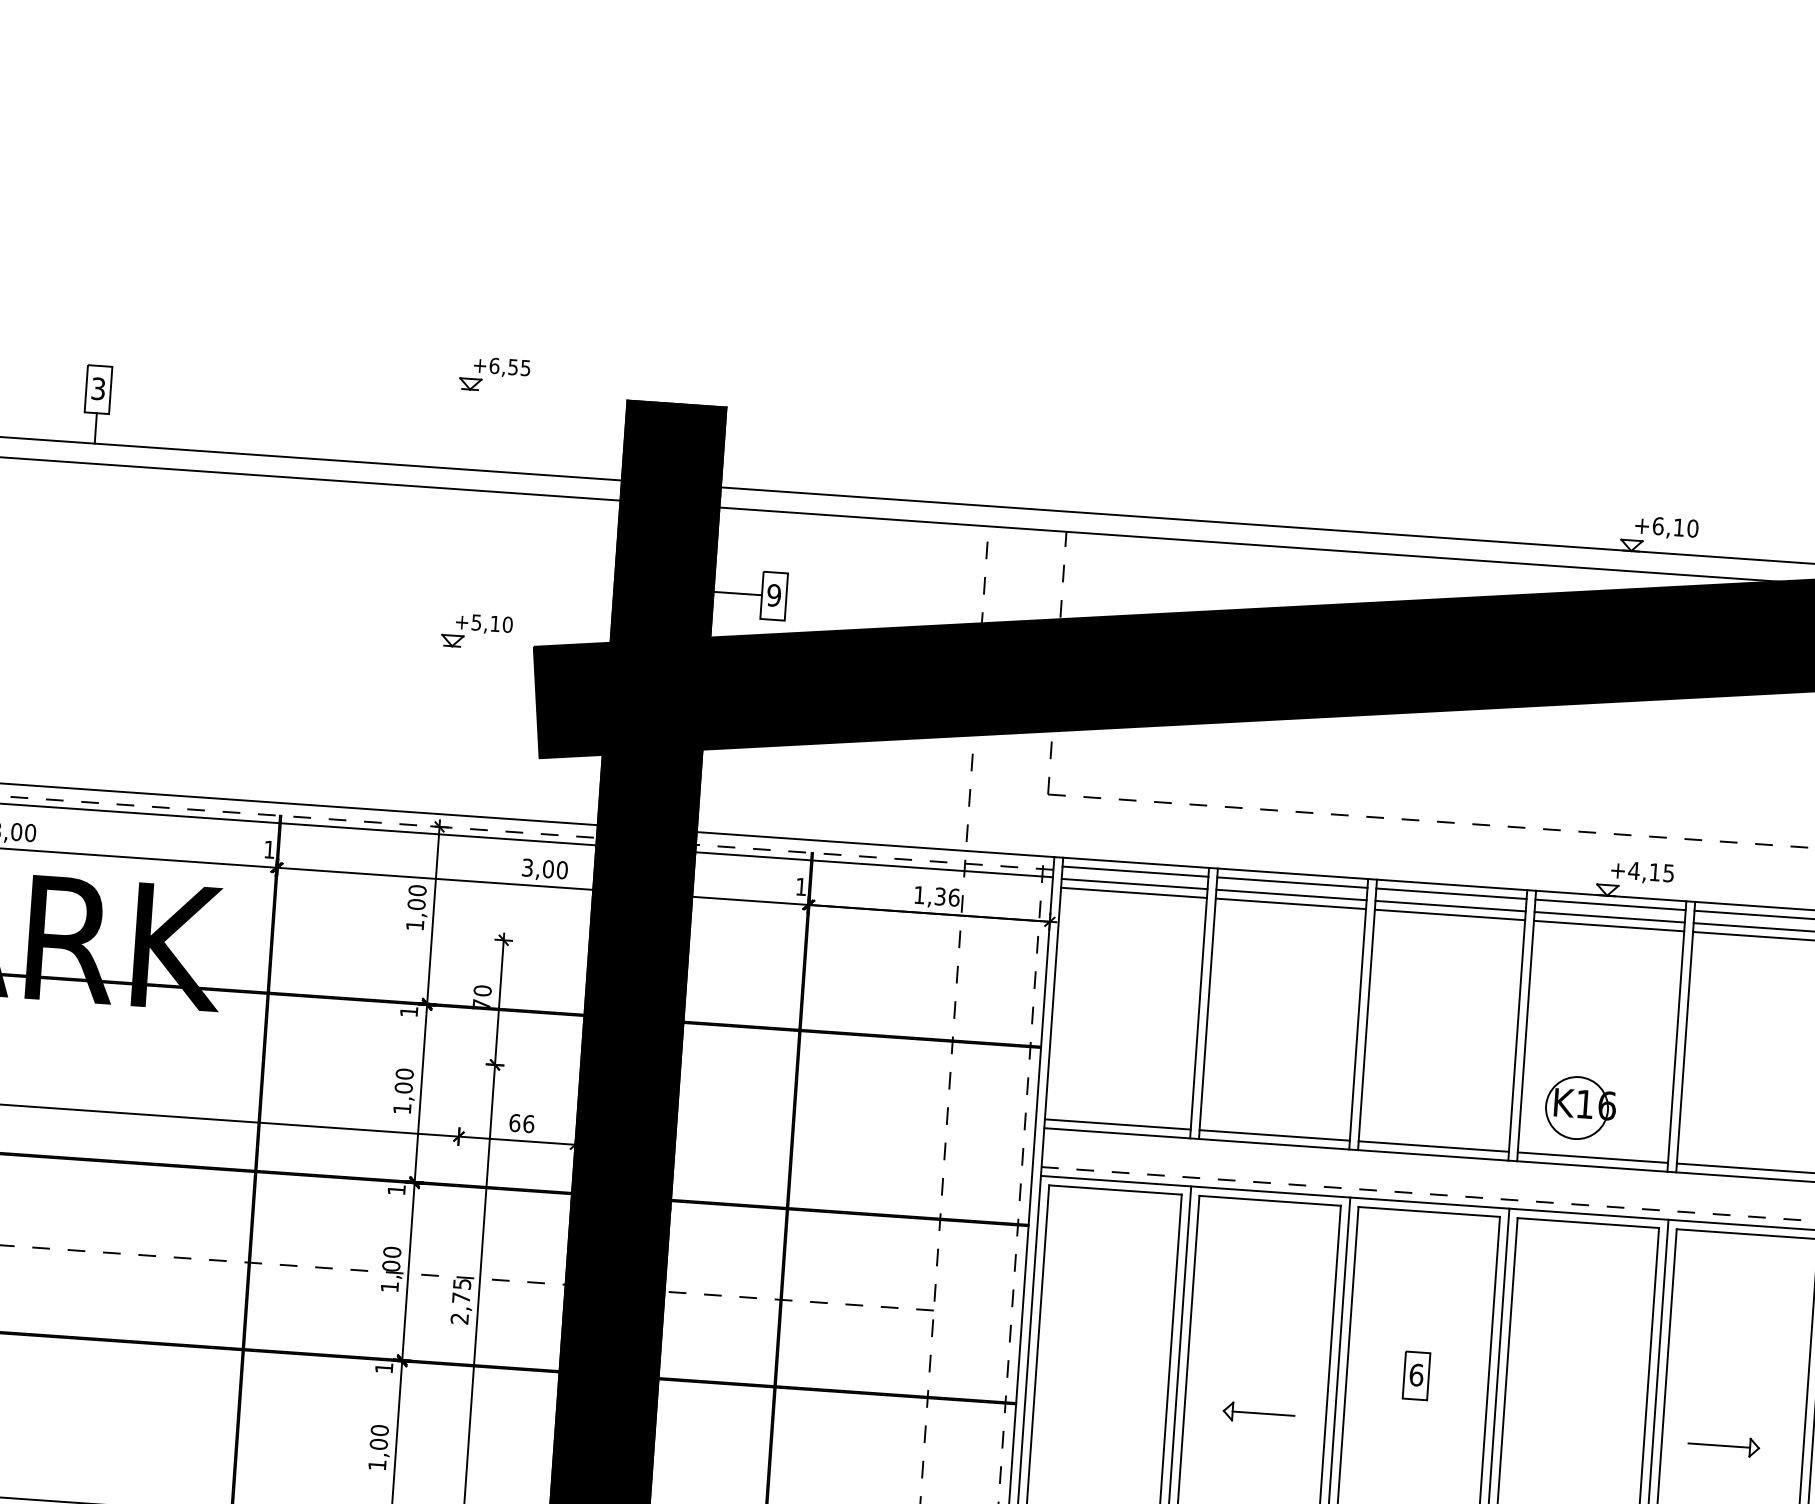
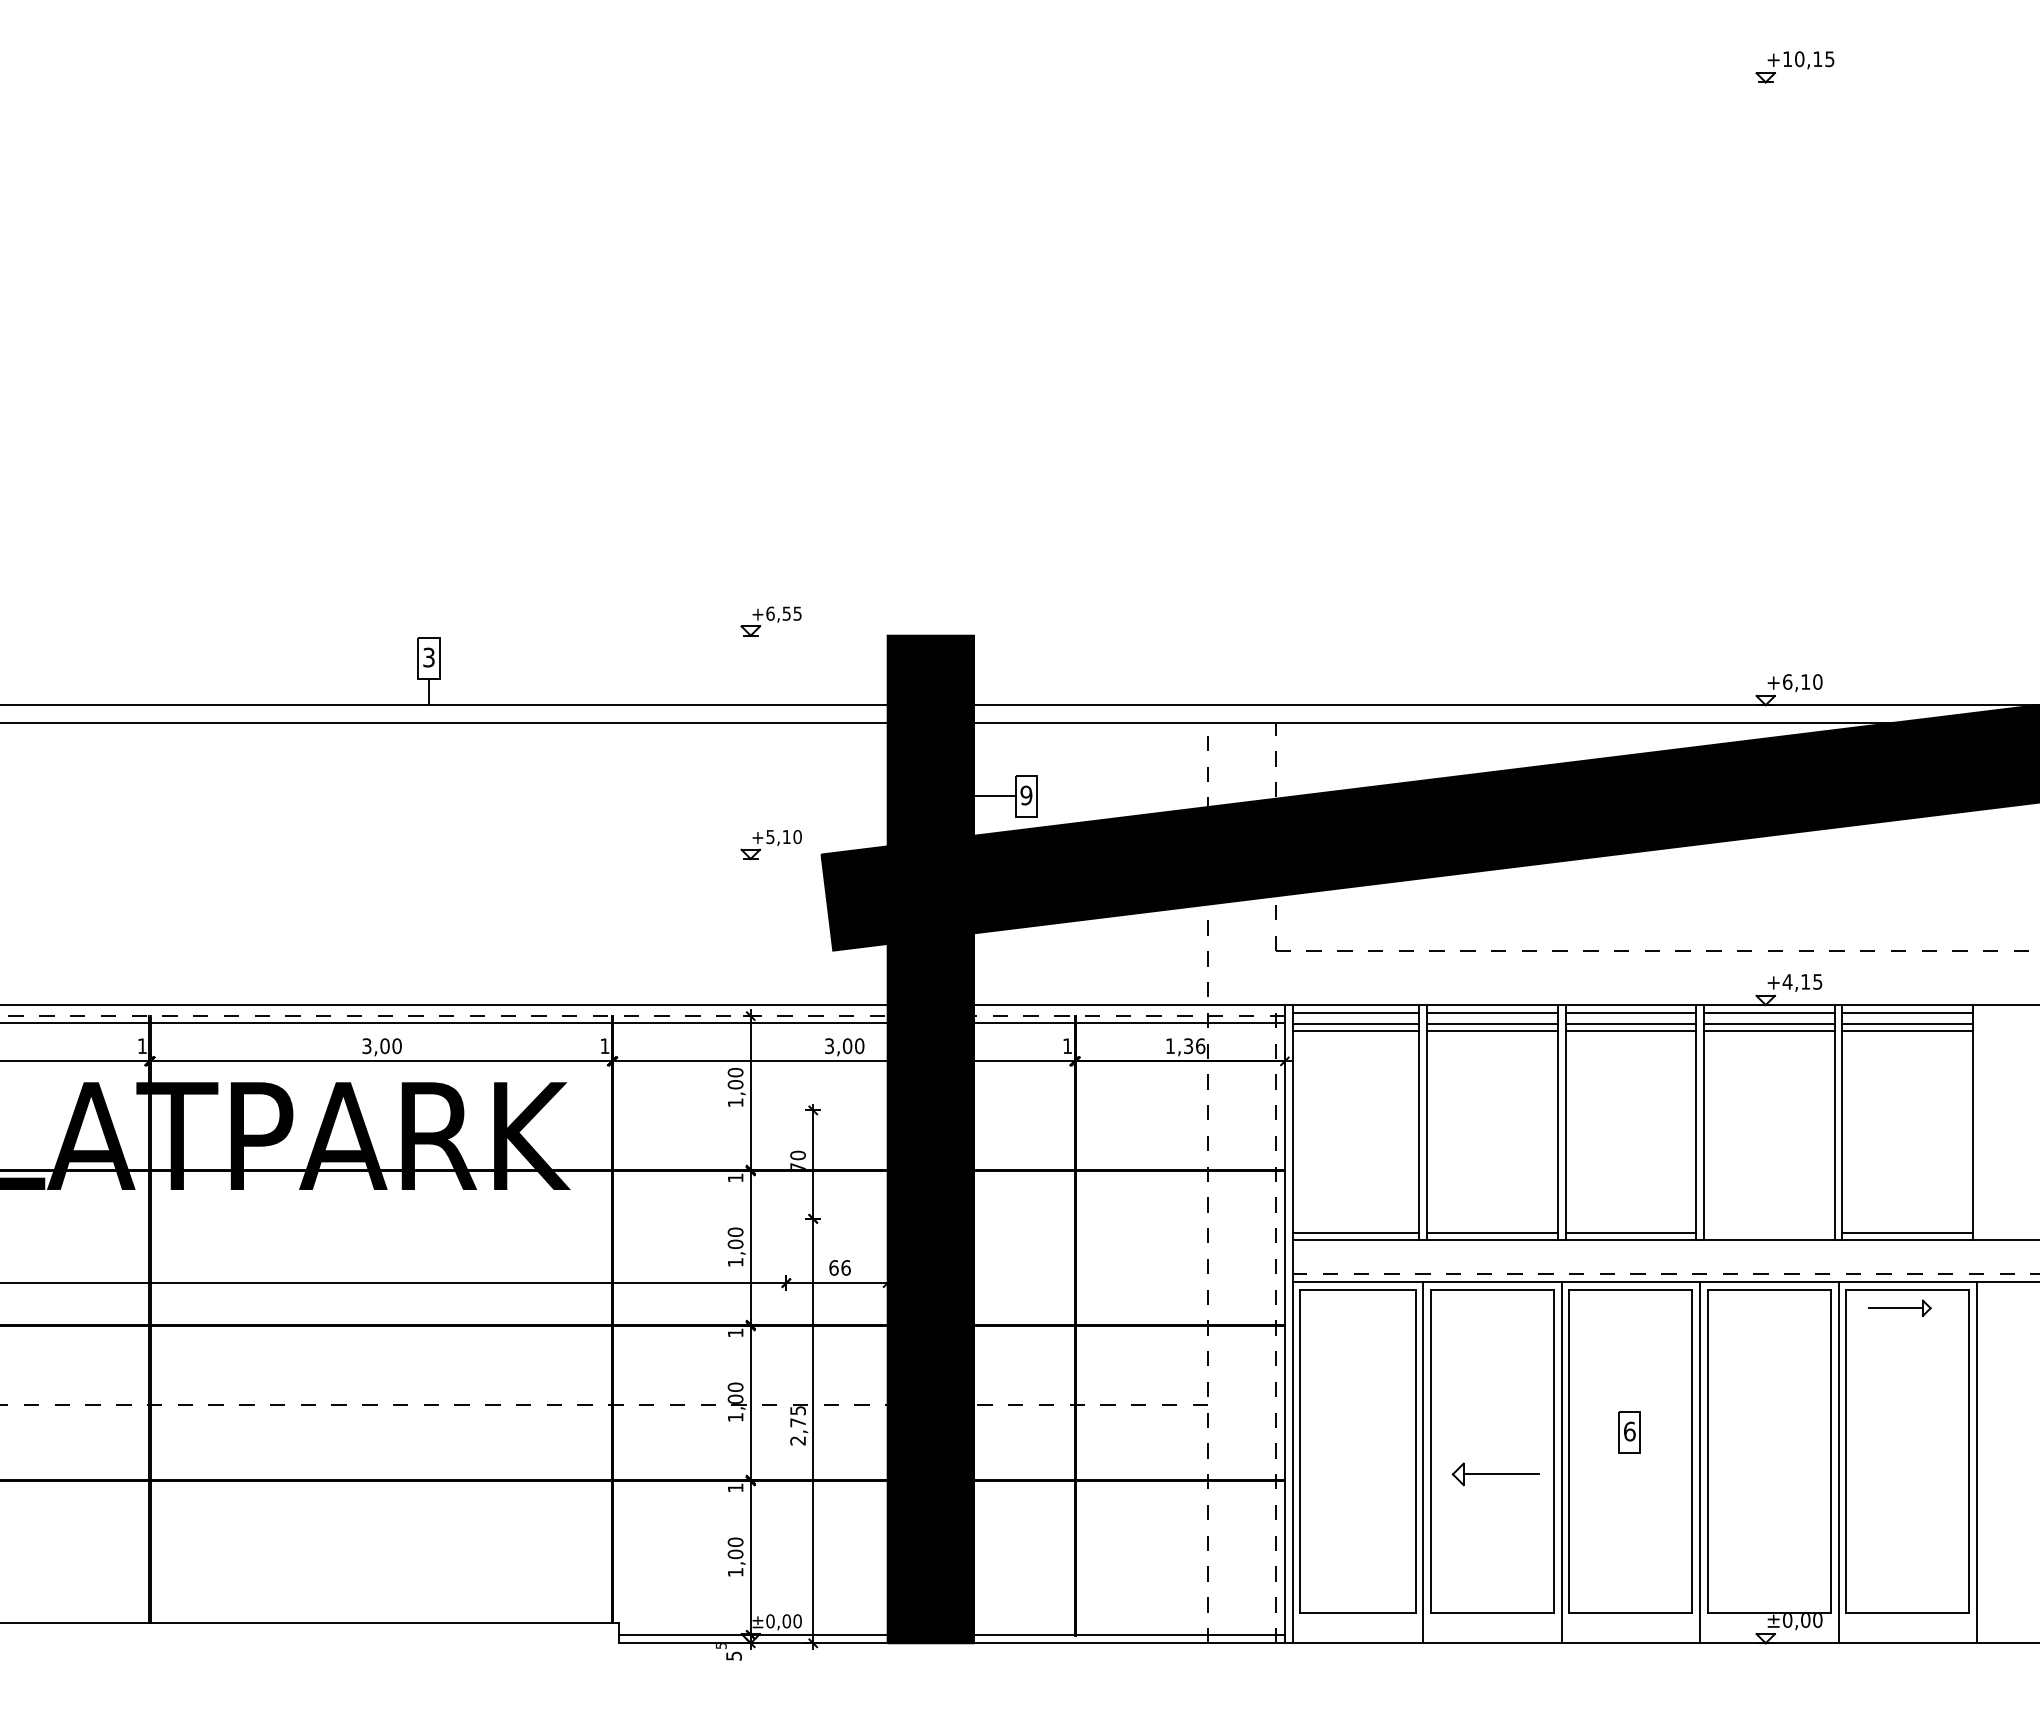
part: (1580, 1108) -> (1755, 1190), removed
line: (1592, 1157) -> (1768, 1232), removed
part: (1258, 1412) -> (1495, 1473), size x1.4
part: (1723, 1444) -> (1899, 1307), moved

